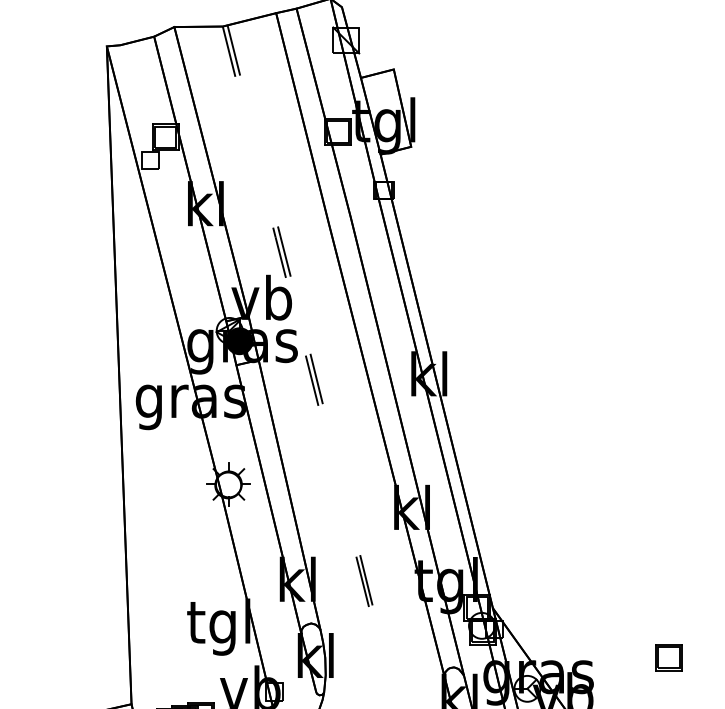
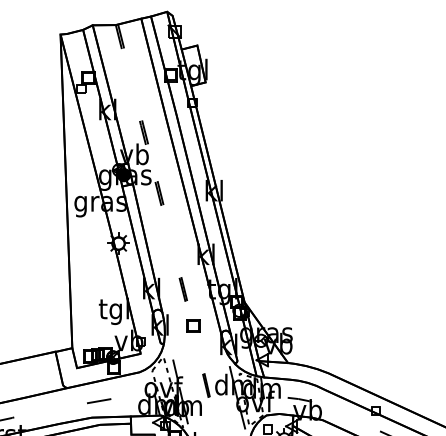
part: (668, 656) -> (193, 325), moved

